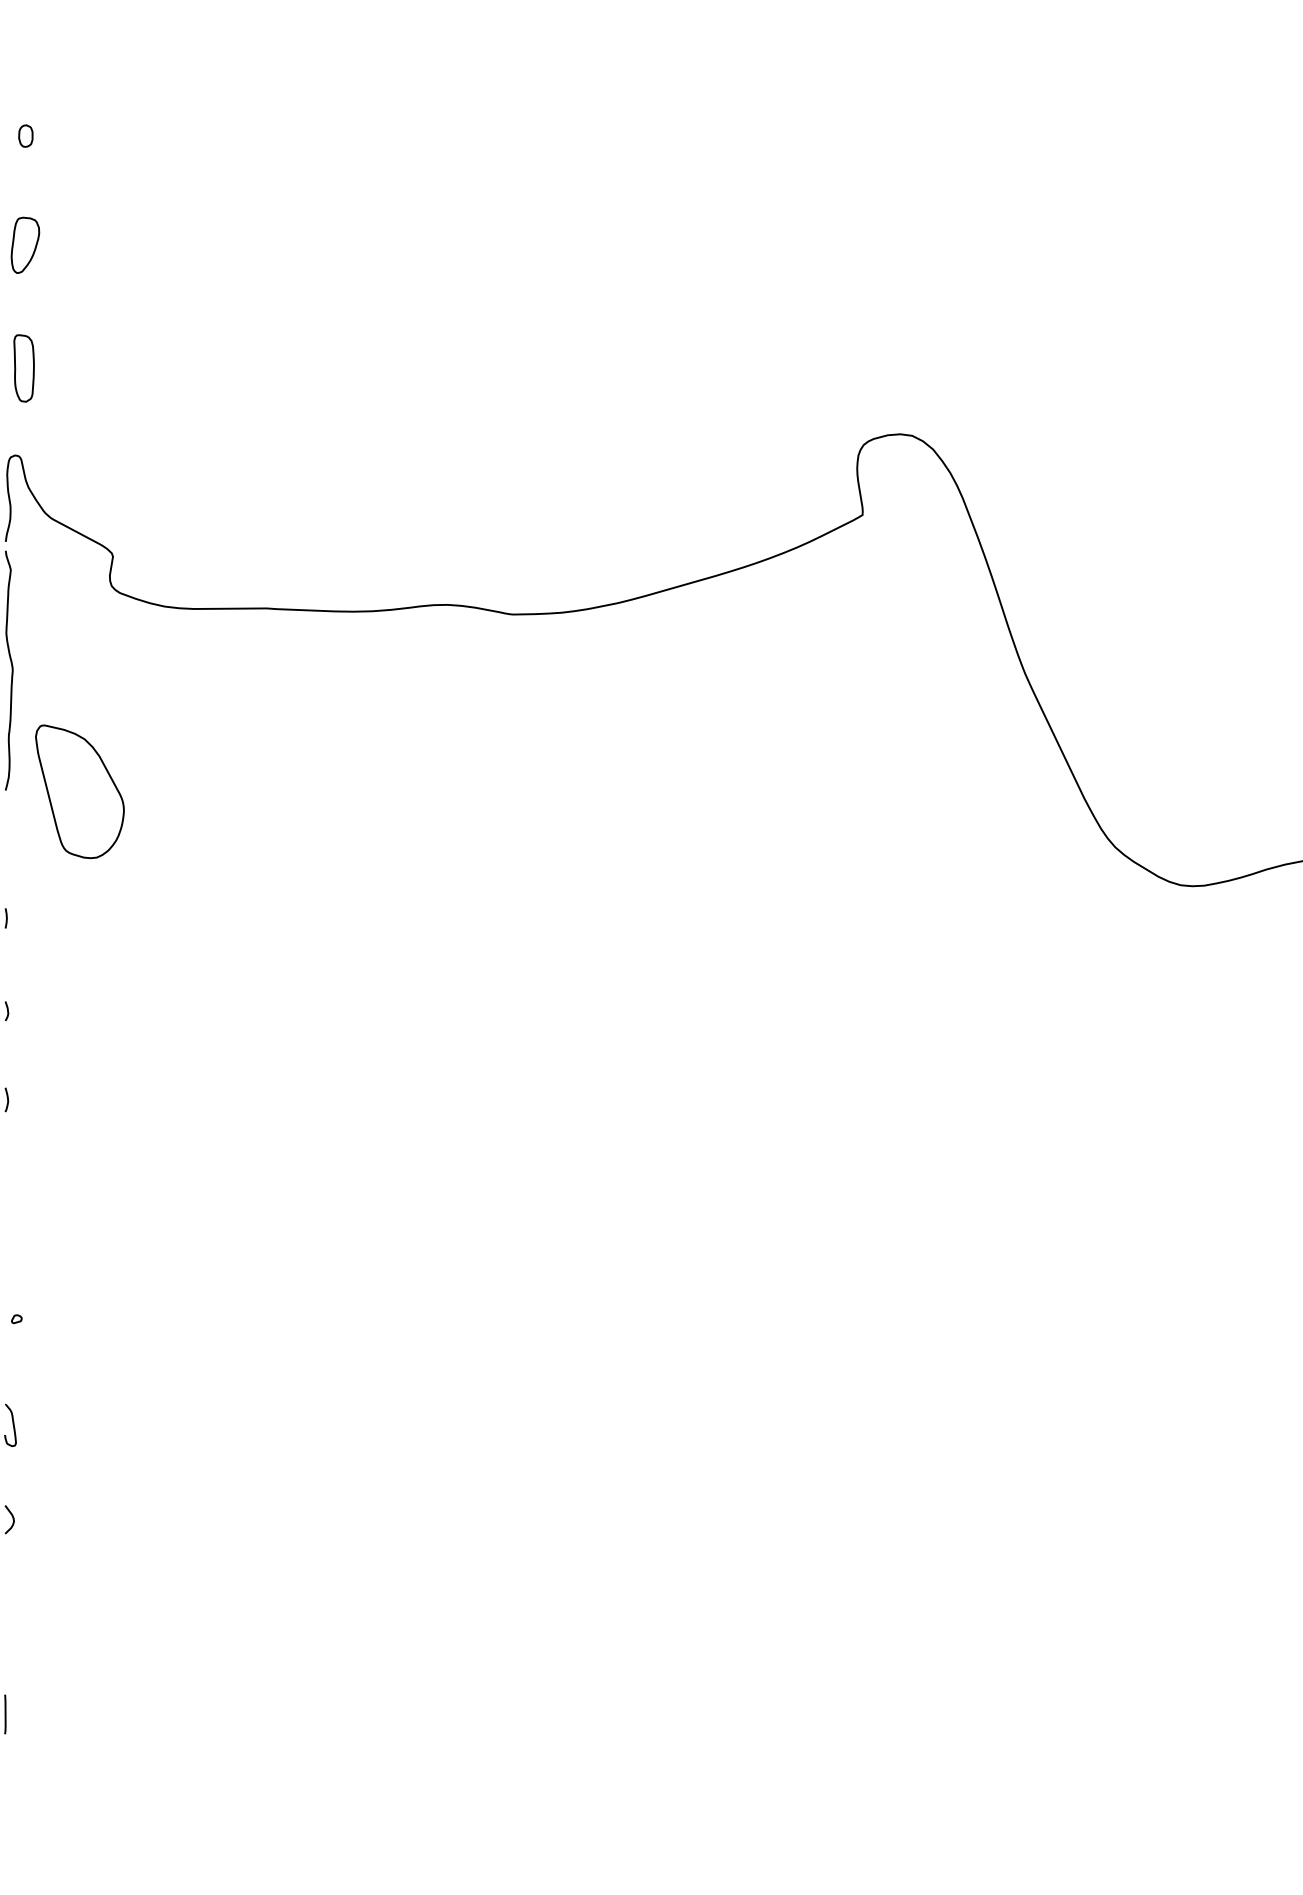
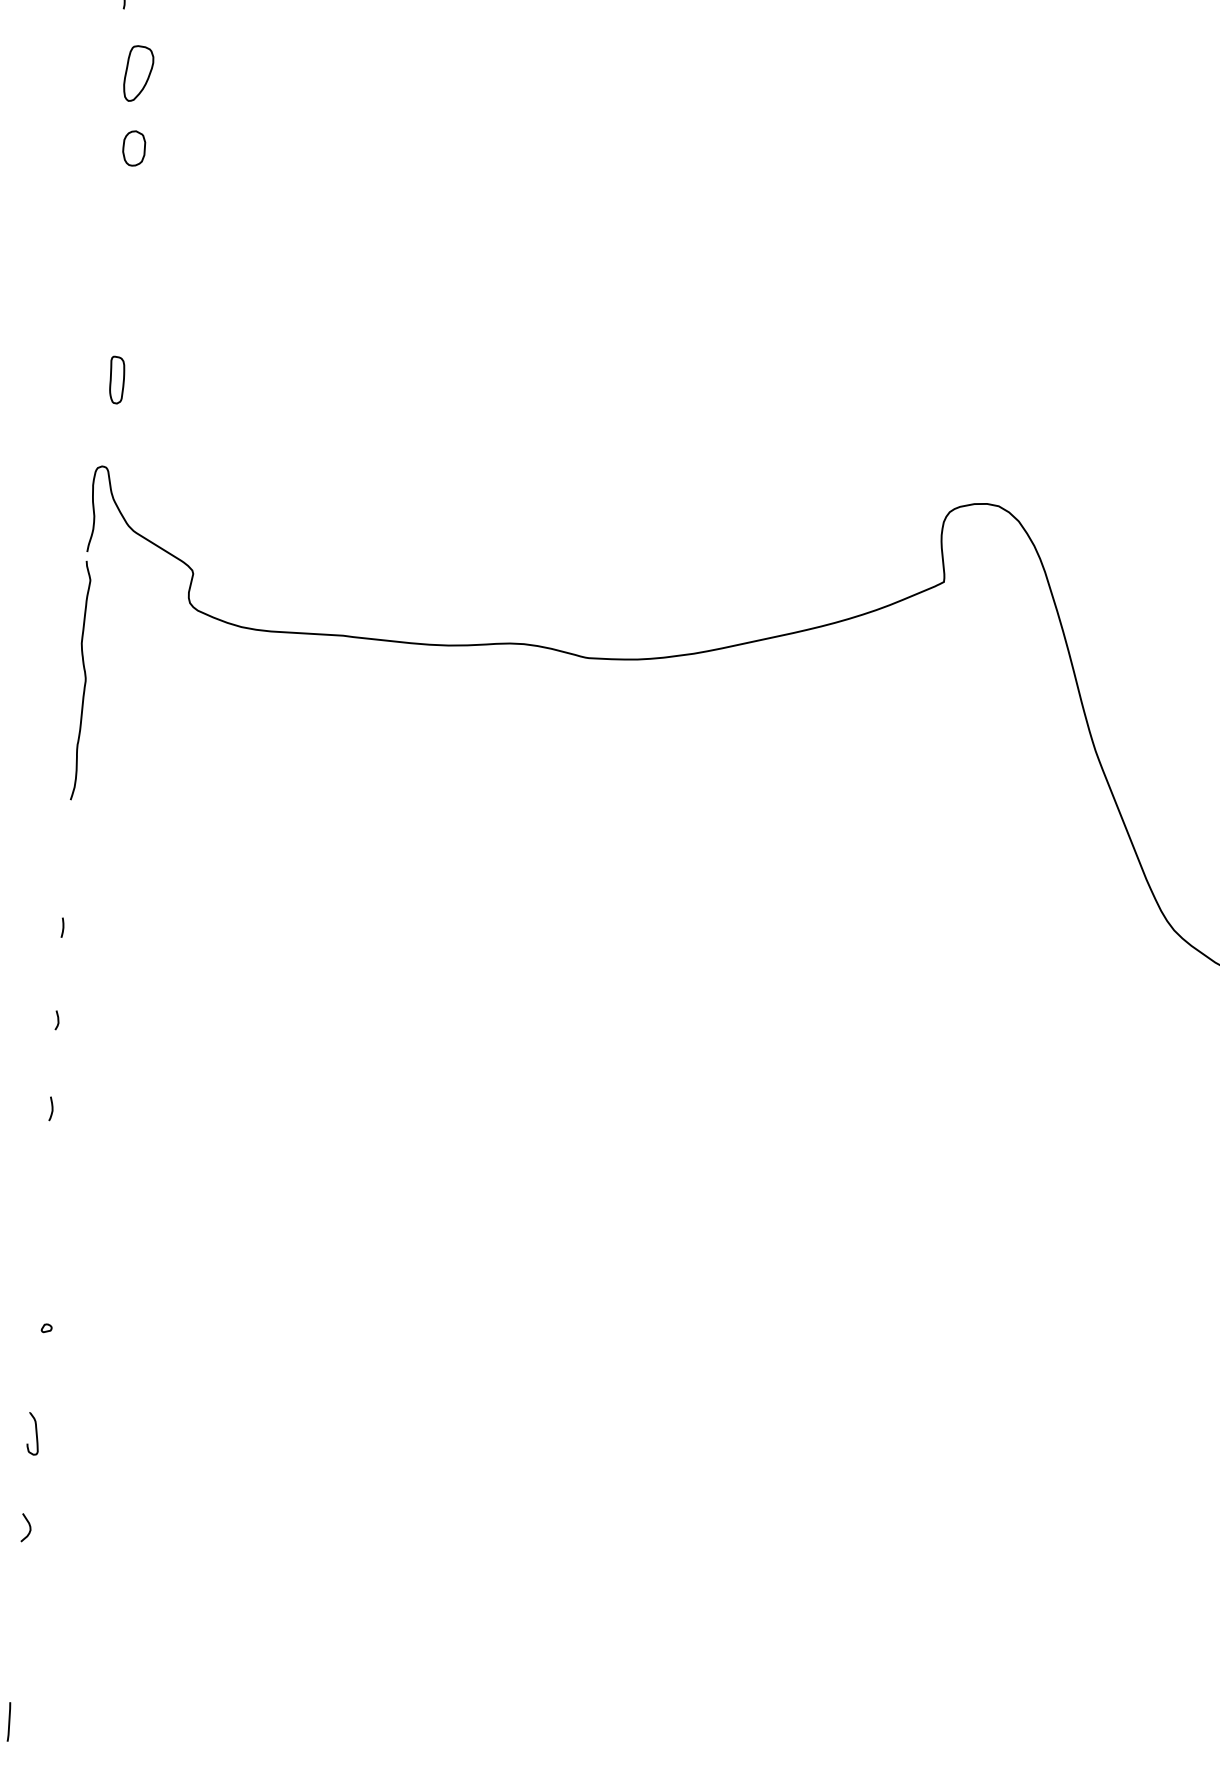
part: (25, 135) -> (133, 147), size x1.6
part: (25, 244) -> (138, 72), moved
part: (23, 368) -> (116, 380), size x0.7
part: (79, 791) -> (144, 805), removed

